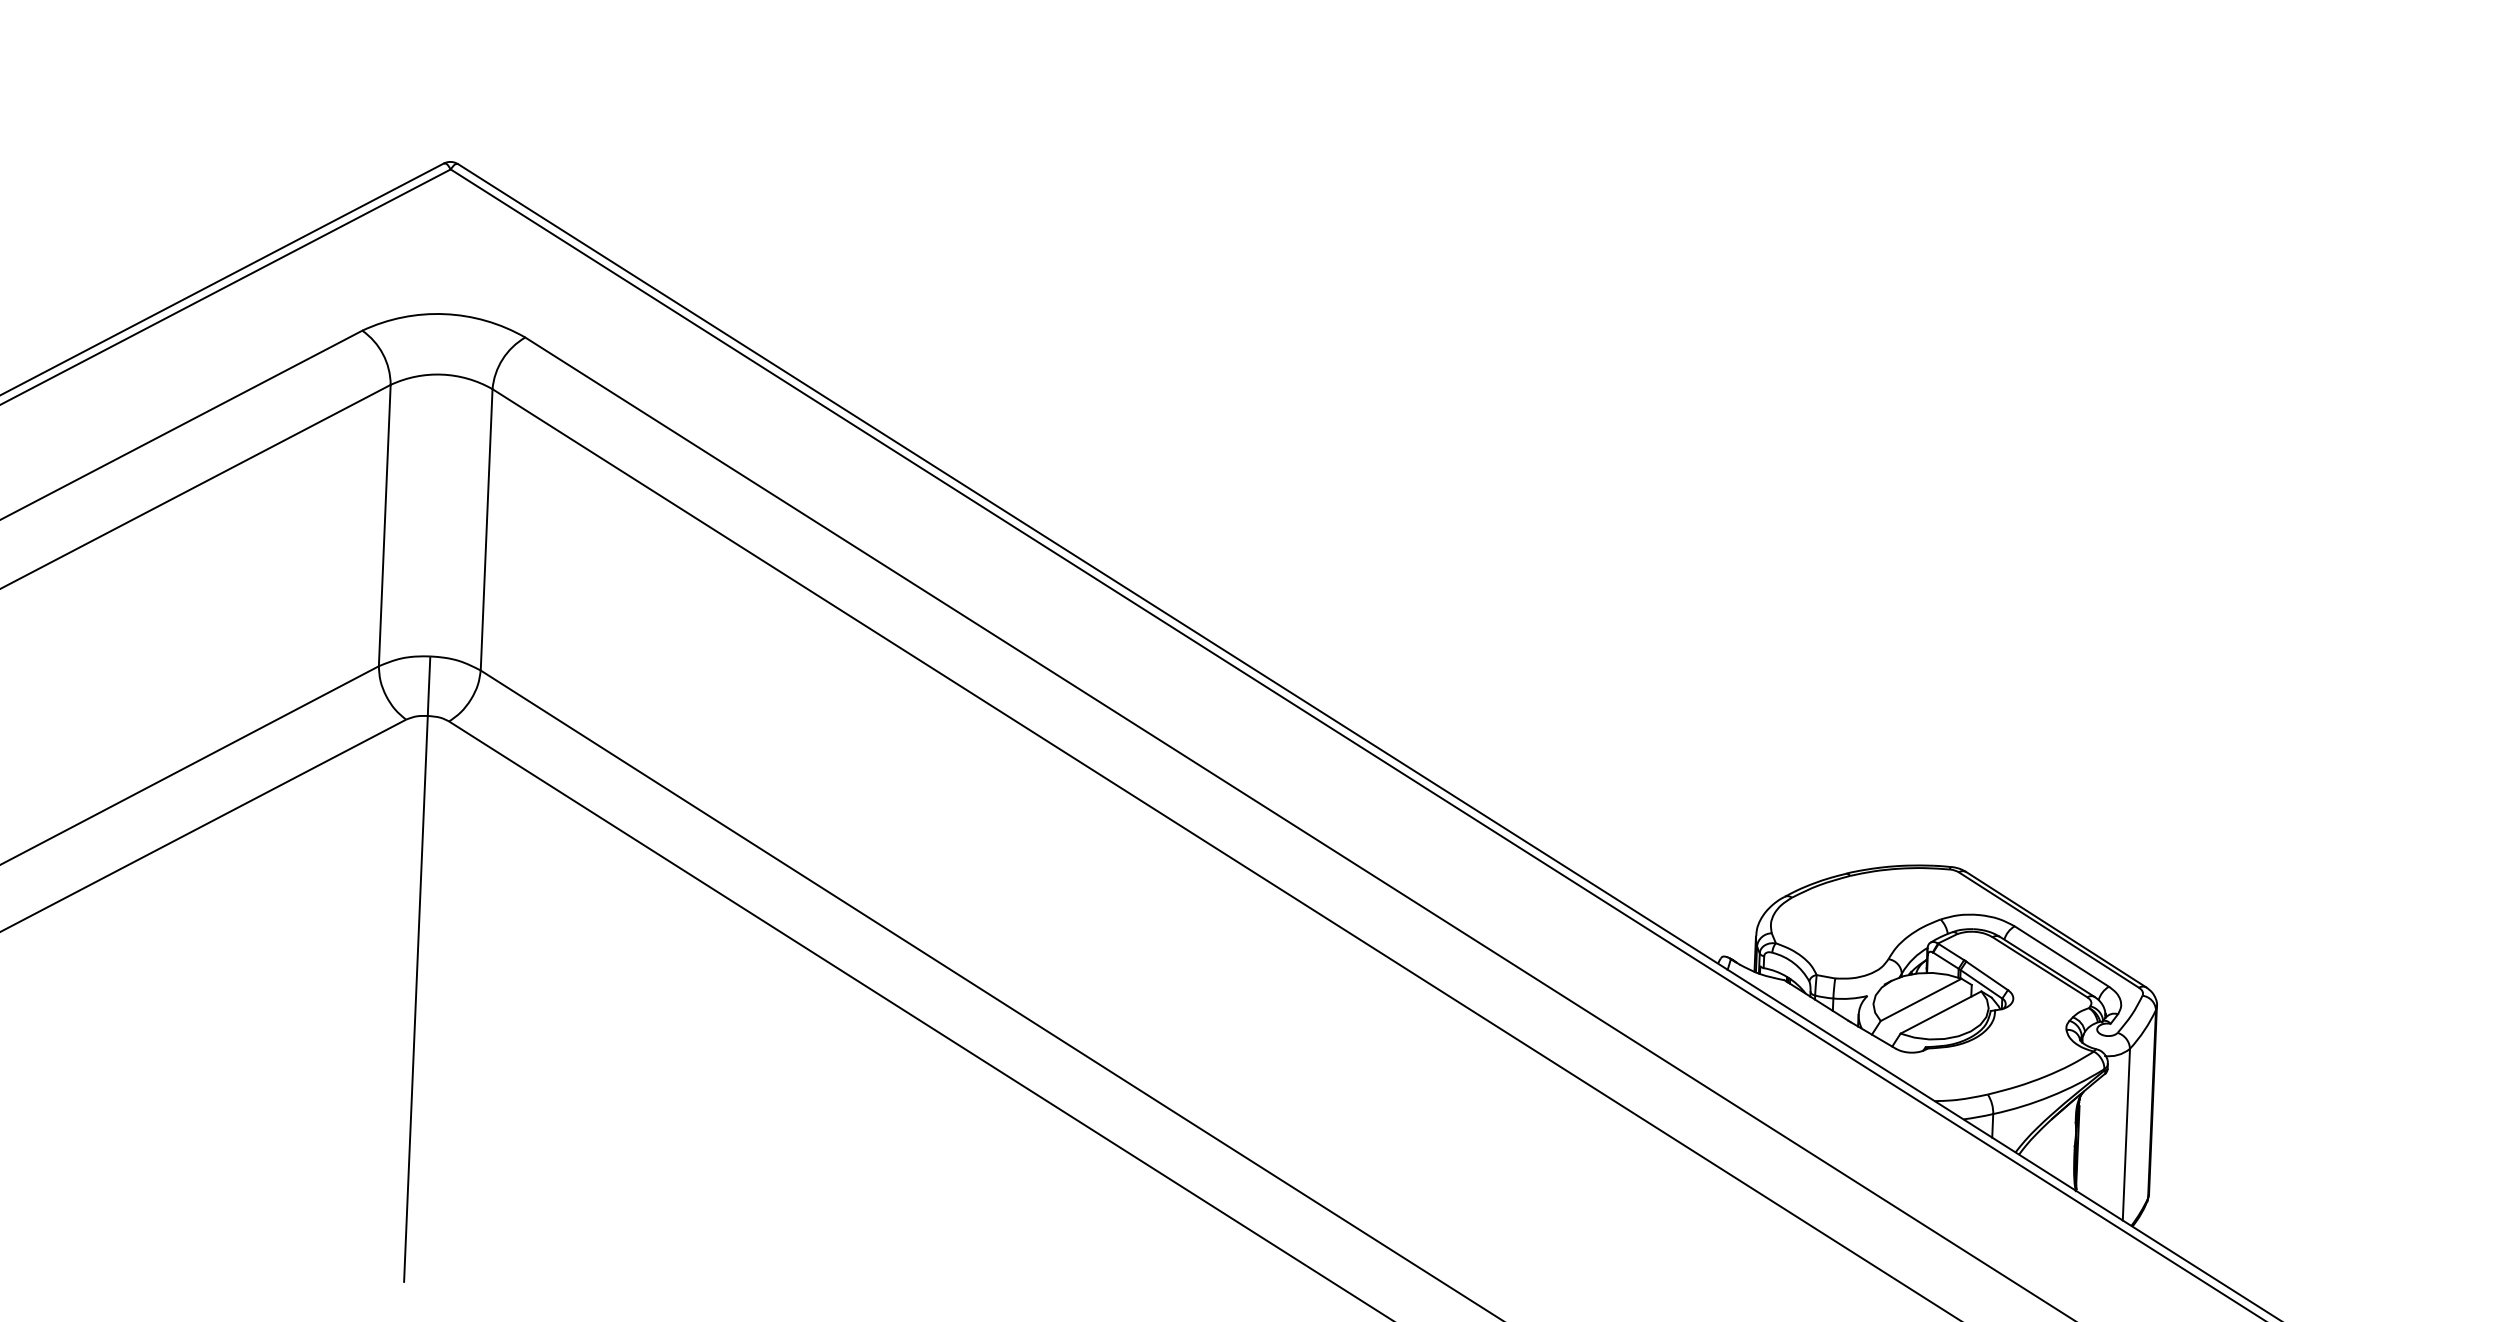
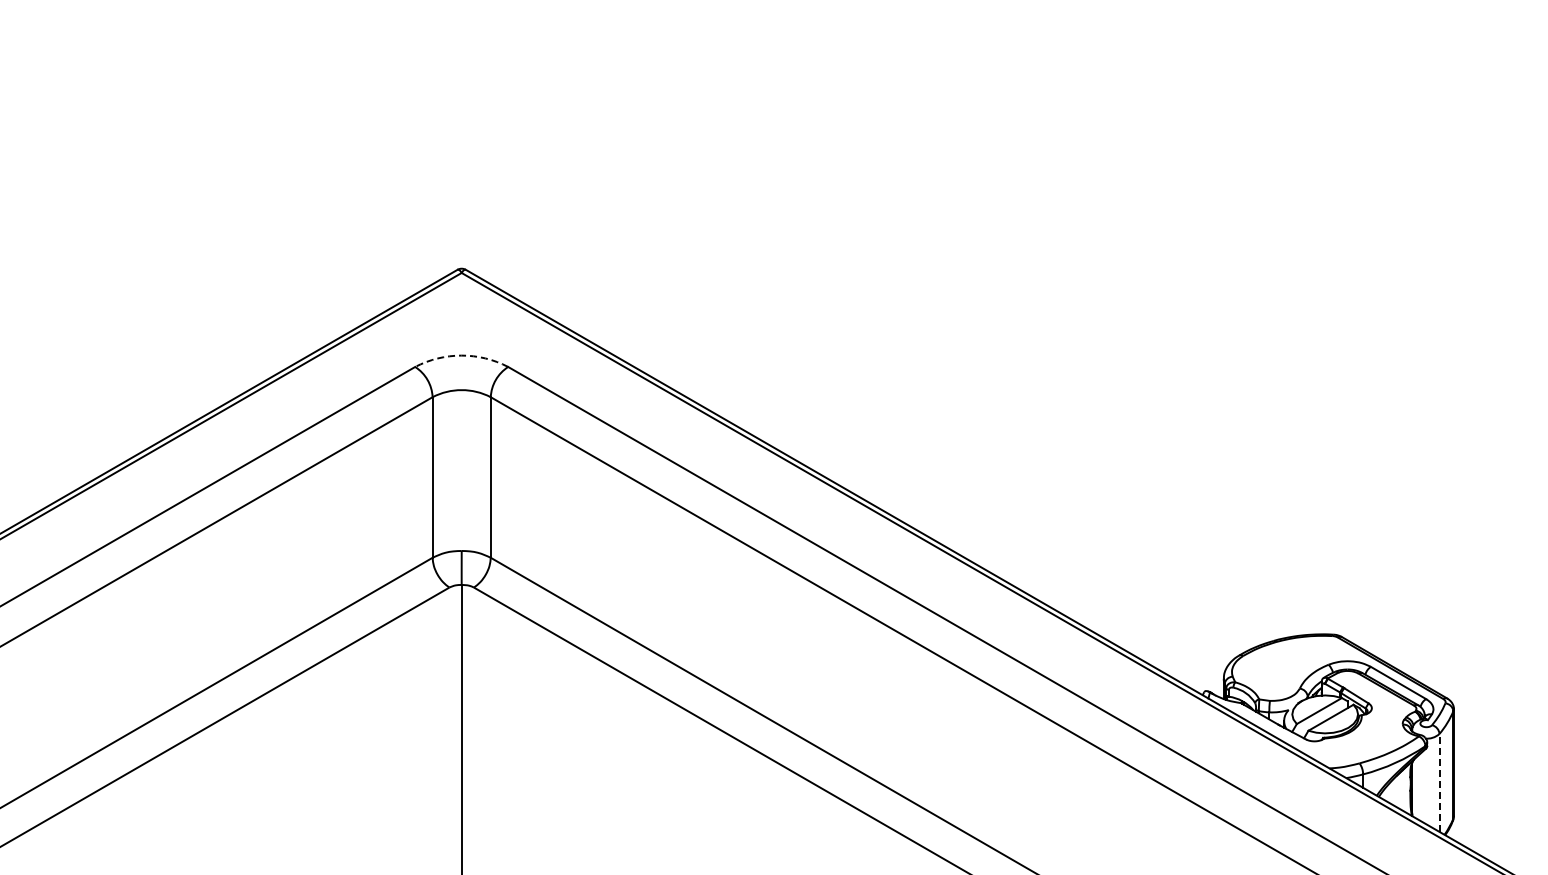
arc: (444, 313) -> (461, 355), solid -> dashed
line: (2126, 1133) -> (1439, 782), solid -> dashed

